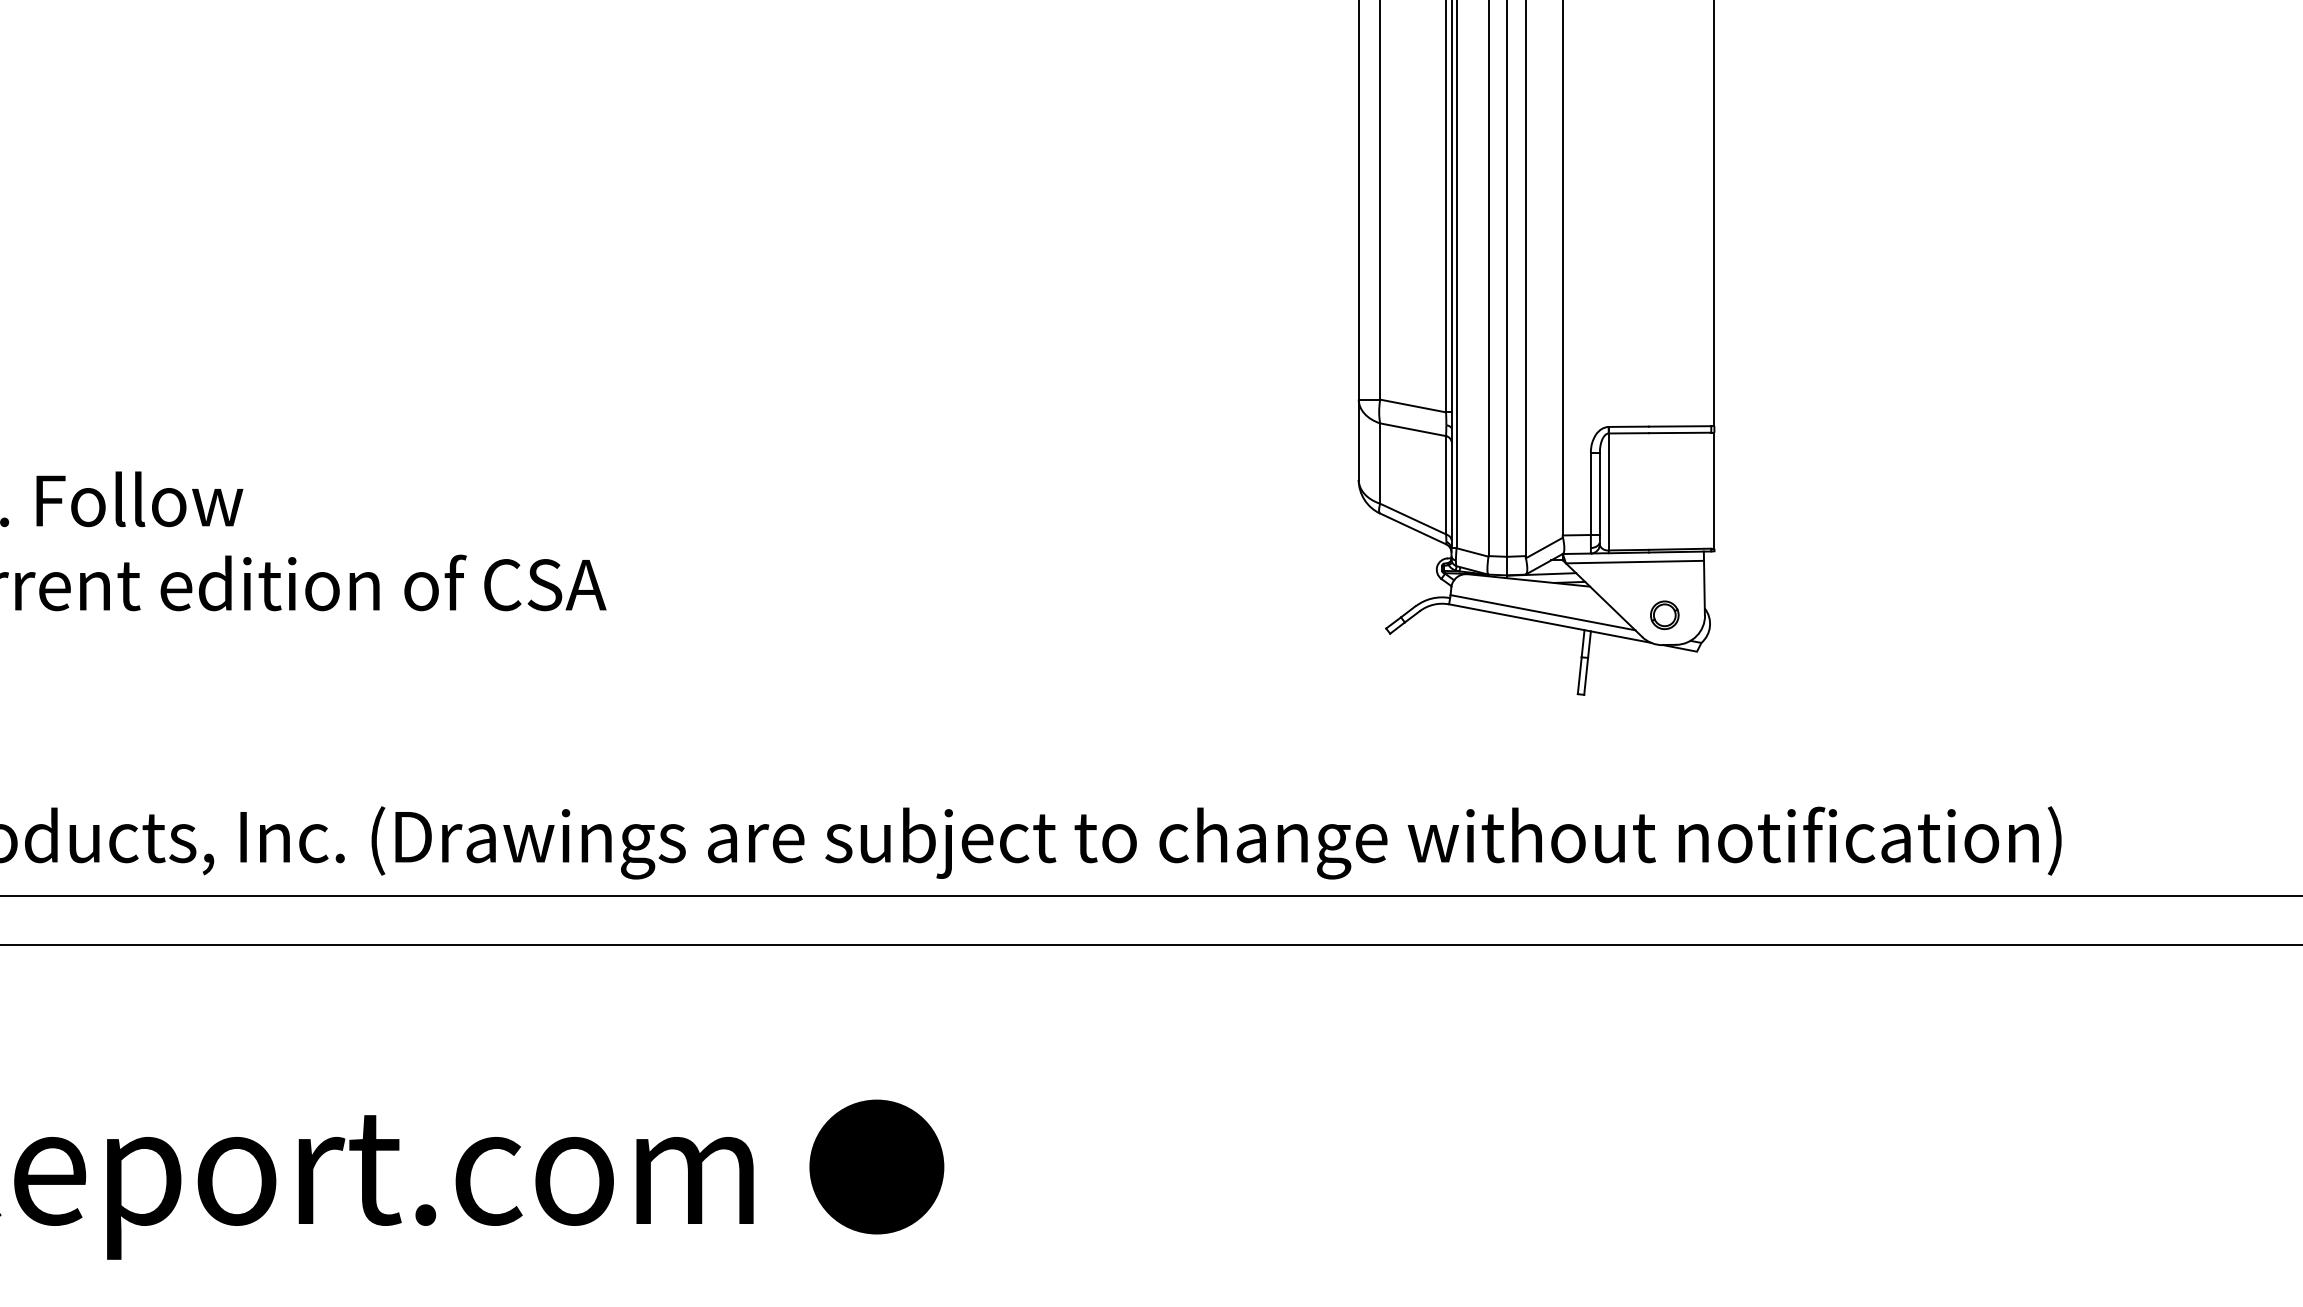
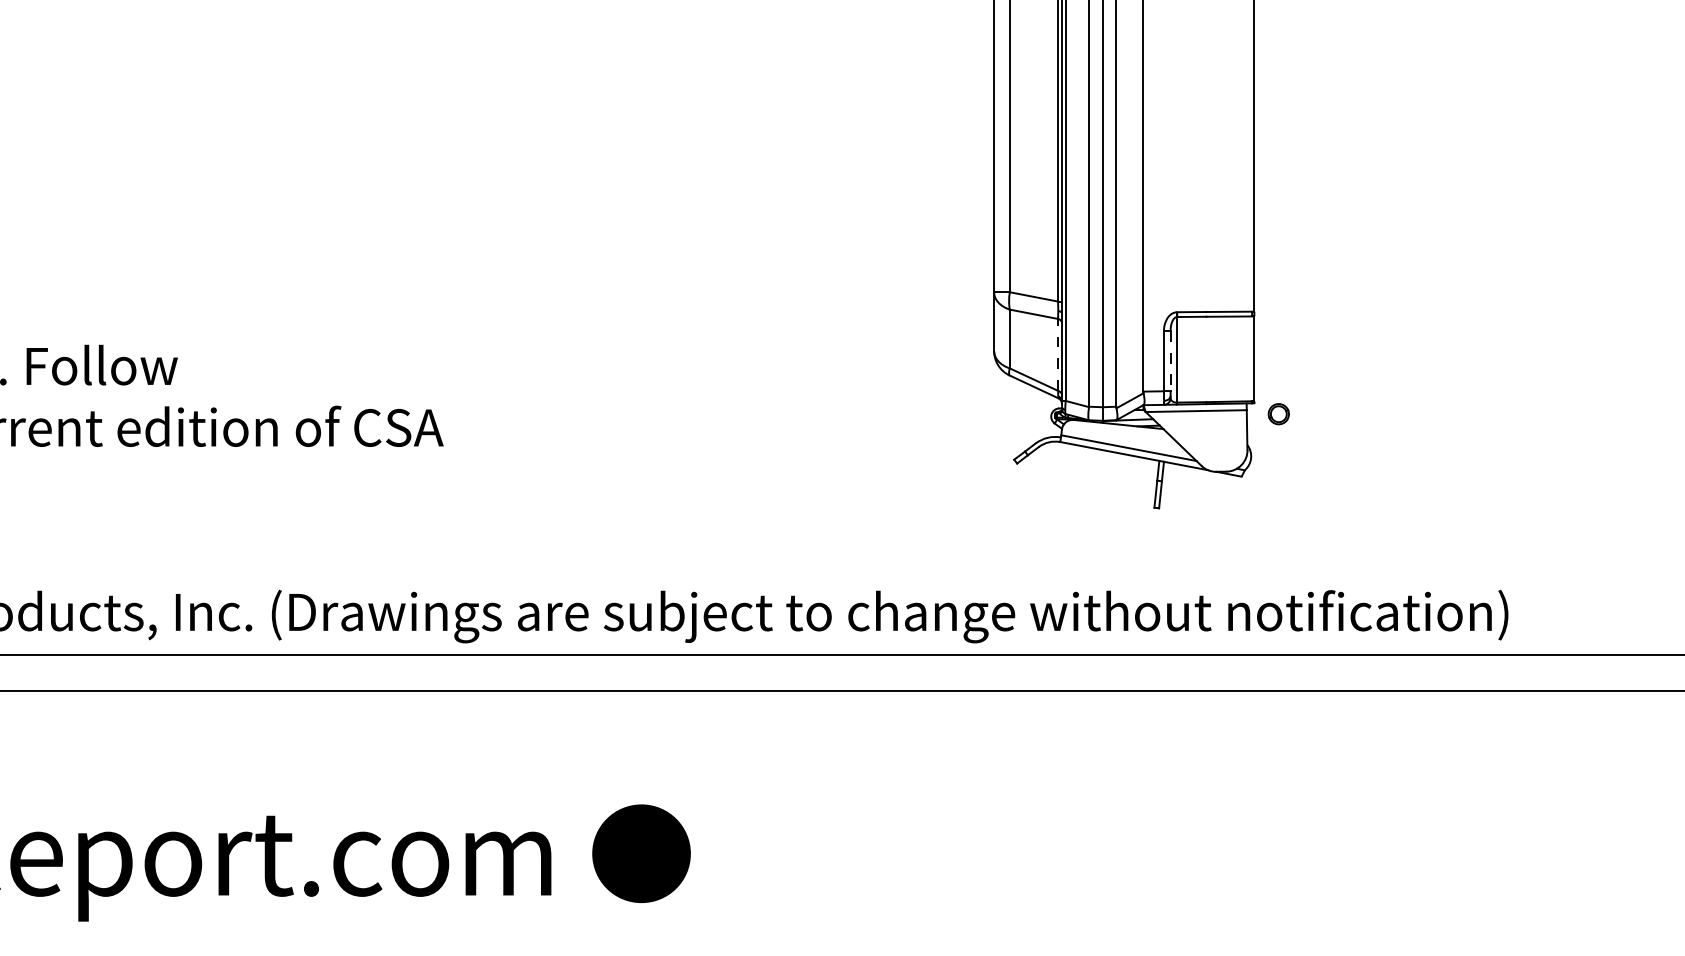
line: (1446, 484) -> (1058, 354), solid -> dashed
line: (1599, 494) -> (1170, 361), solid -> dashed
part: (1664, 615) -> (1278, 414), moved

